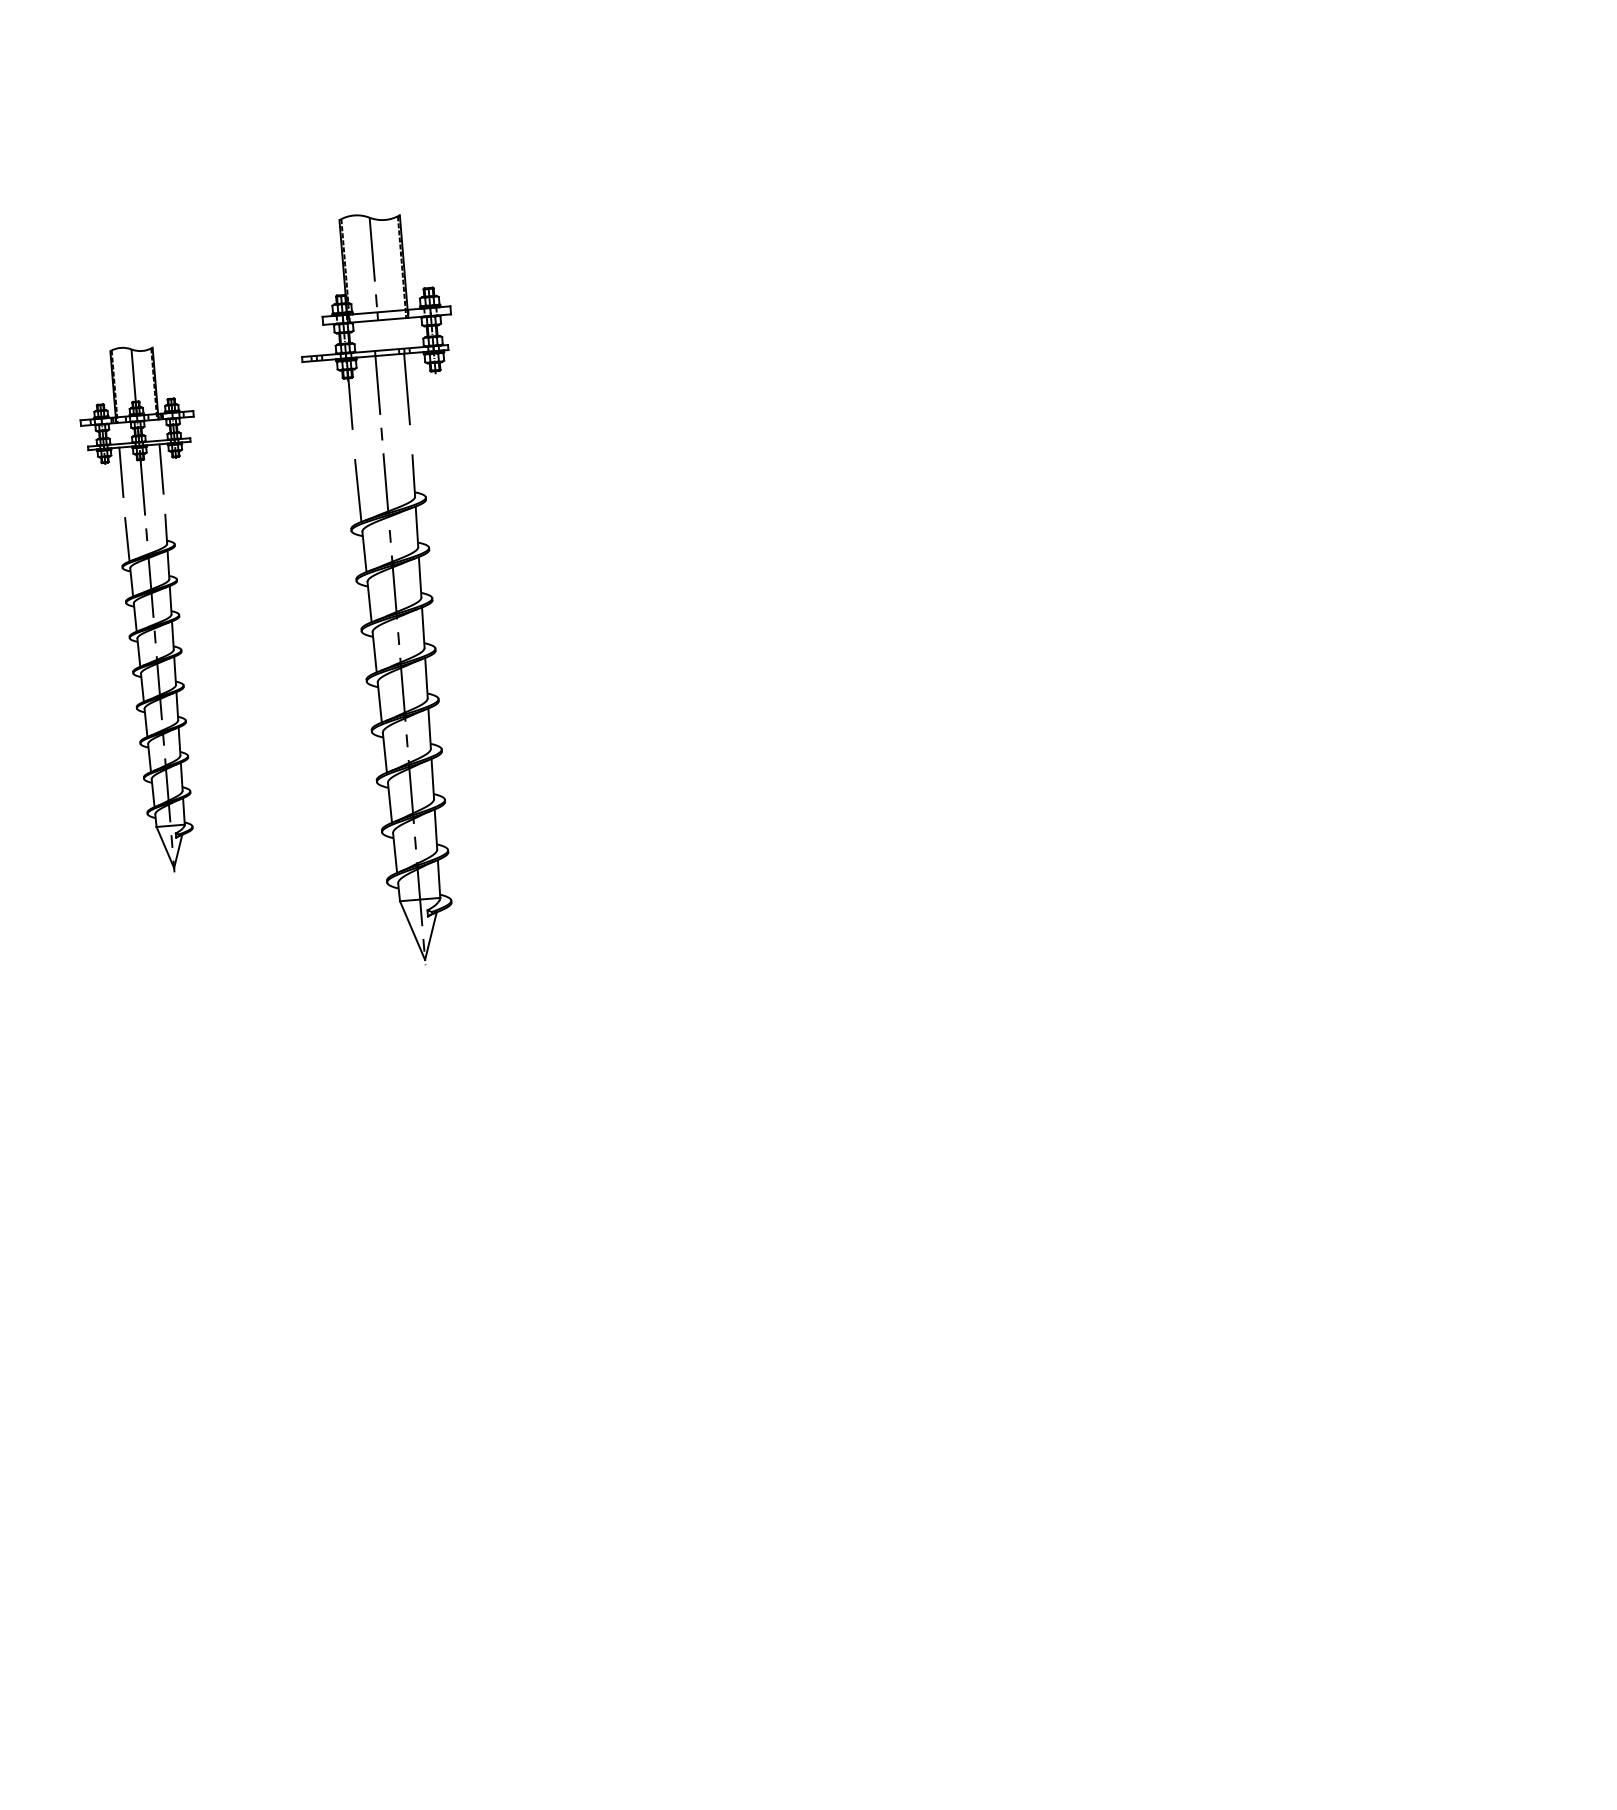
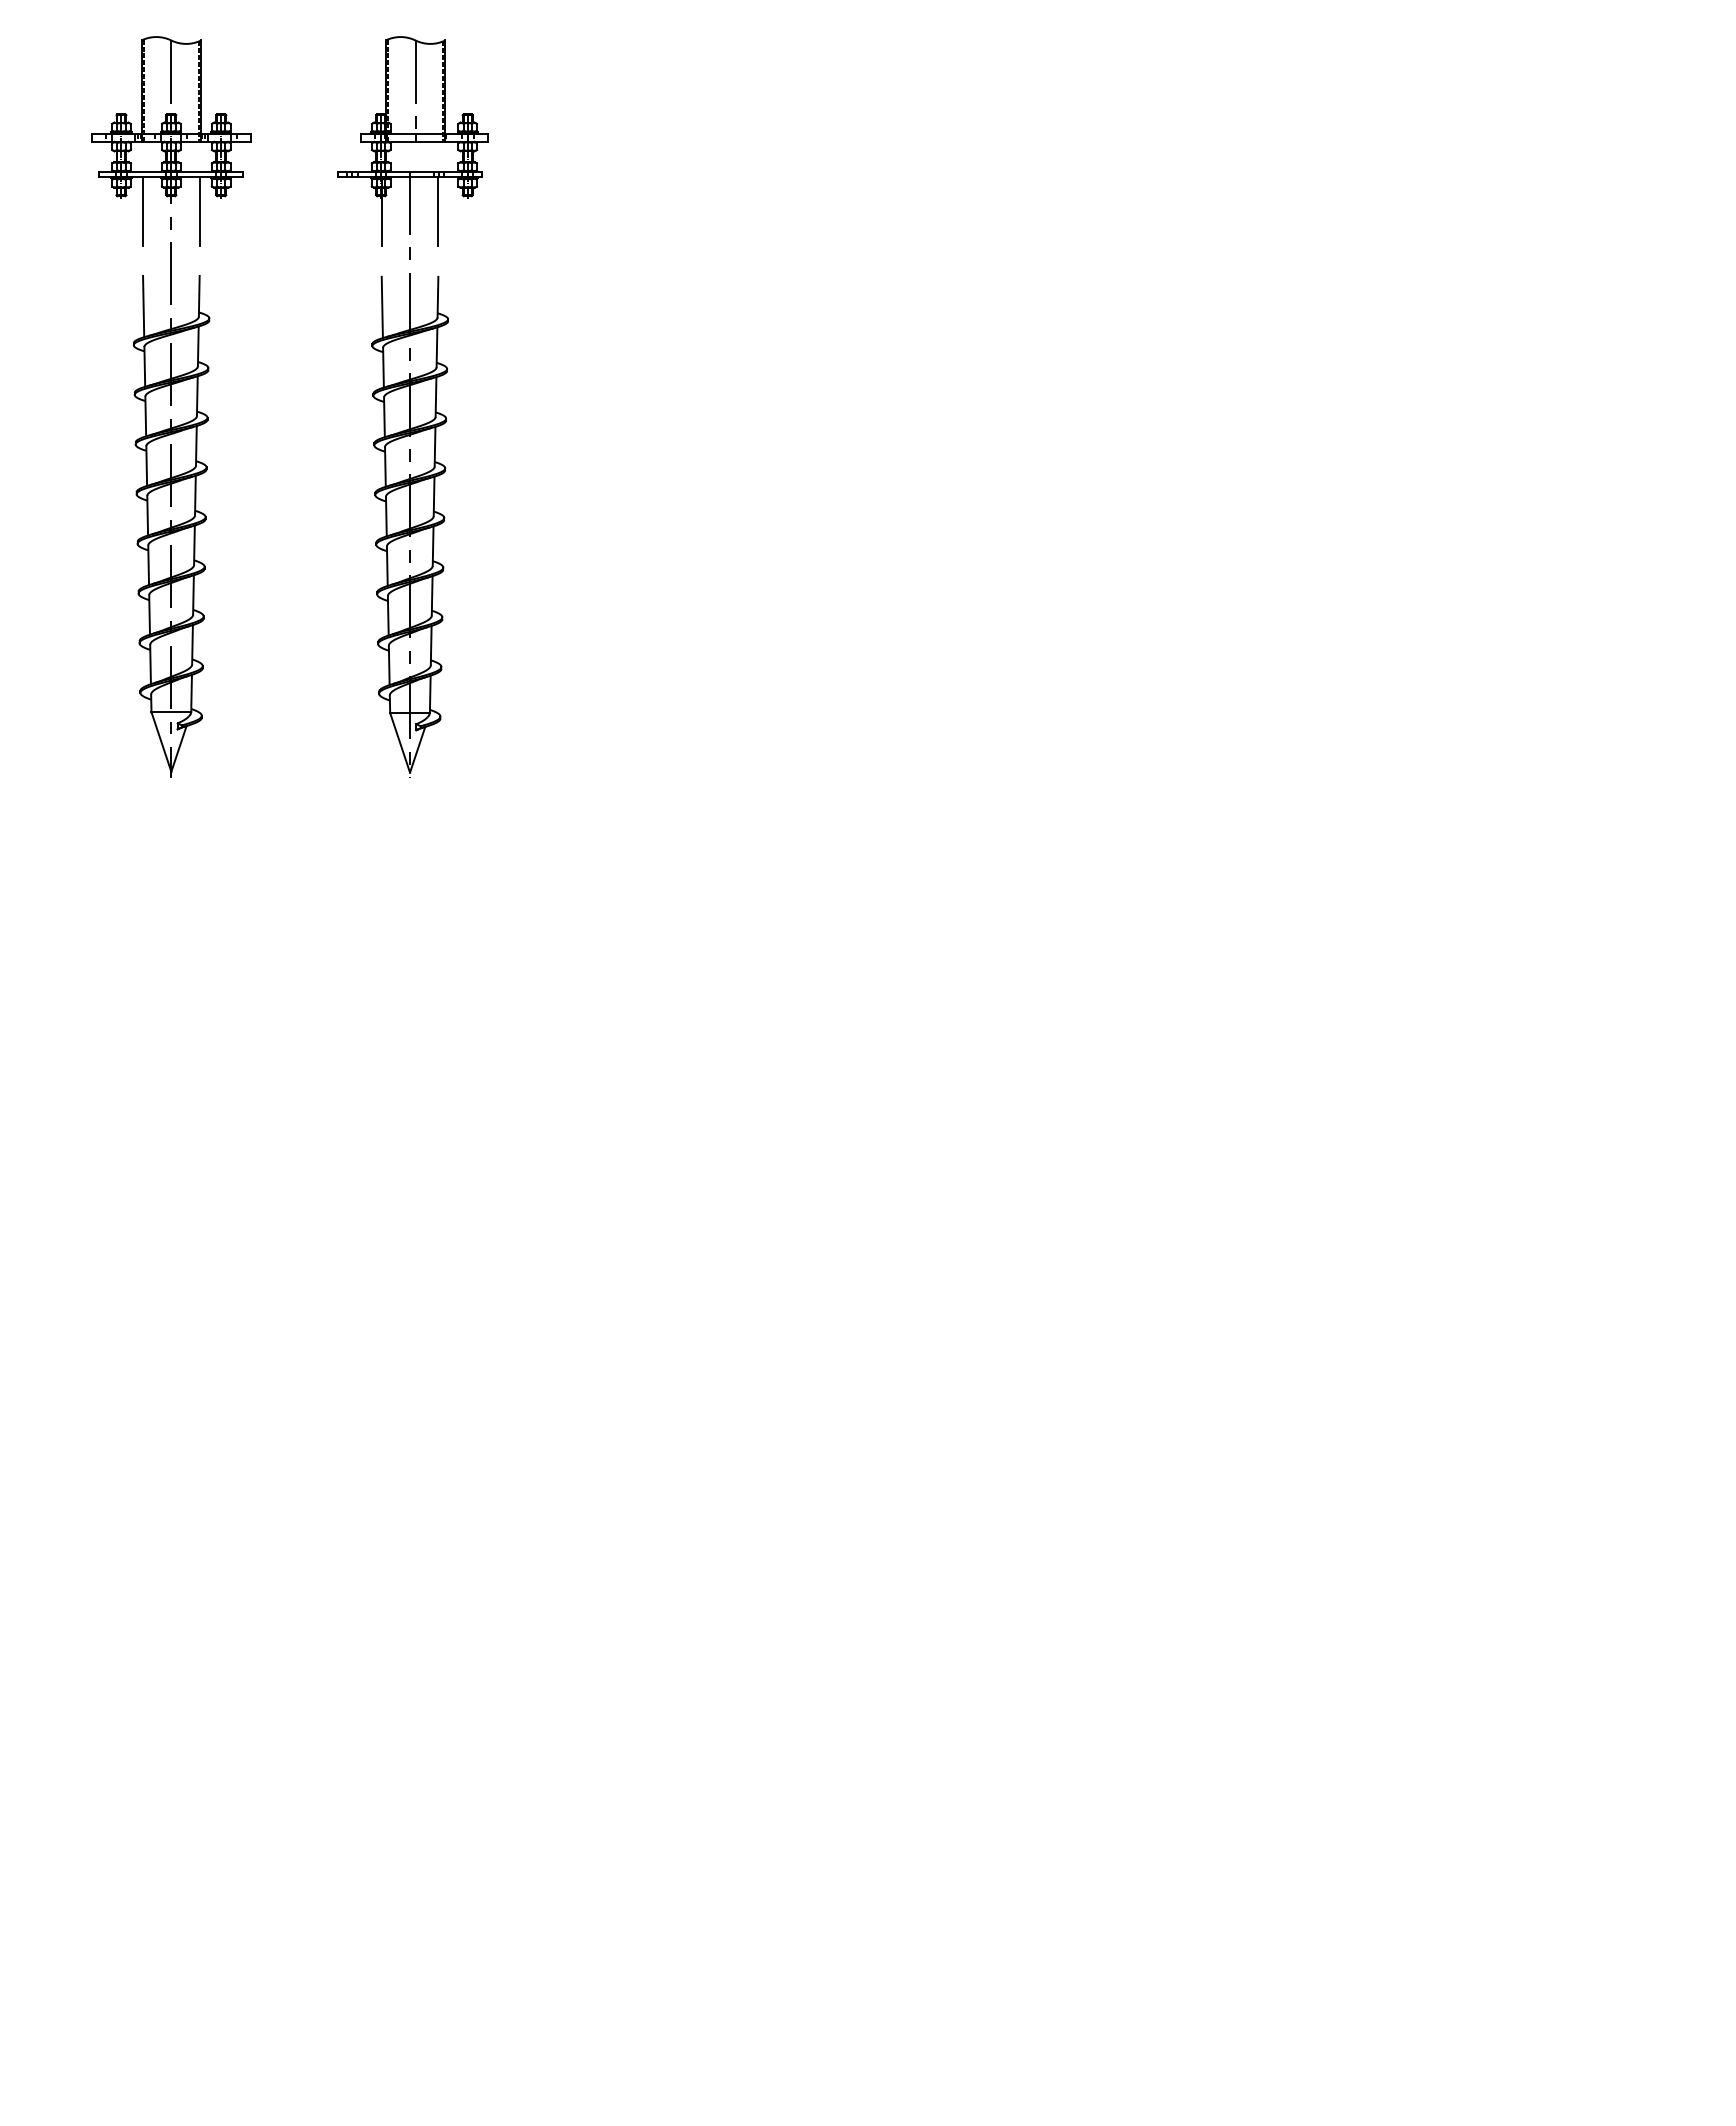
part: (152, 608) -> (171, 406), size x1.43

